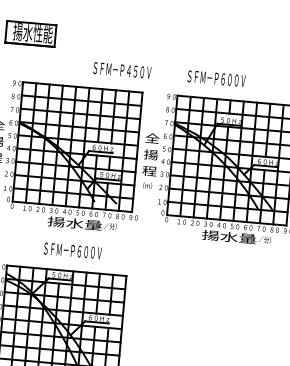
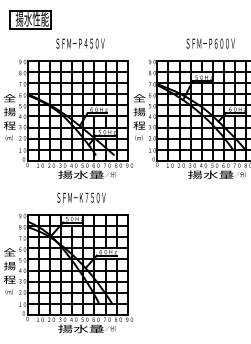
text: (122, 70) -> (80, 43), moved
text: (216, 78) -> (210, 43), moved
text: (80, 251) -> (87, 197), ＳＦＭ－Ｐ６００Ｖ -> ＳＦＭ－Ｋ７５０Ｖ

